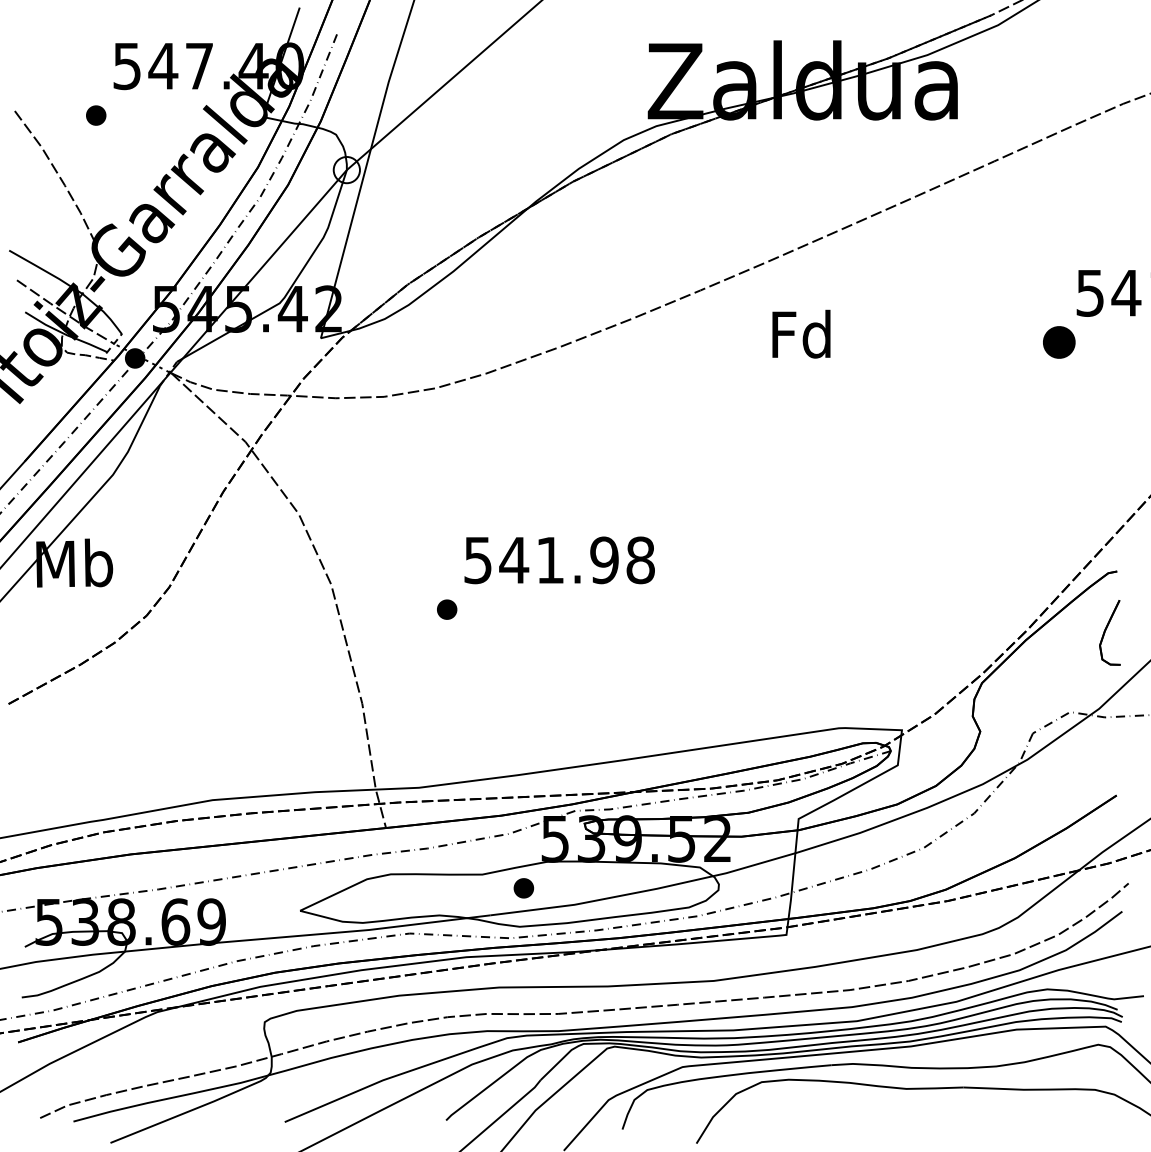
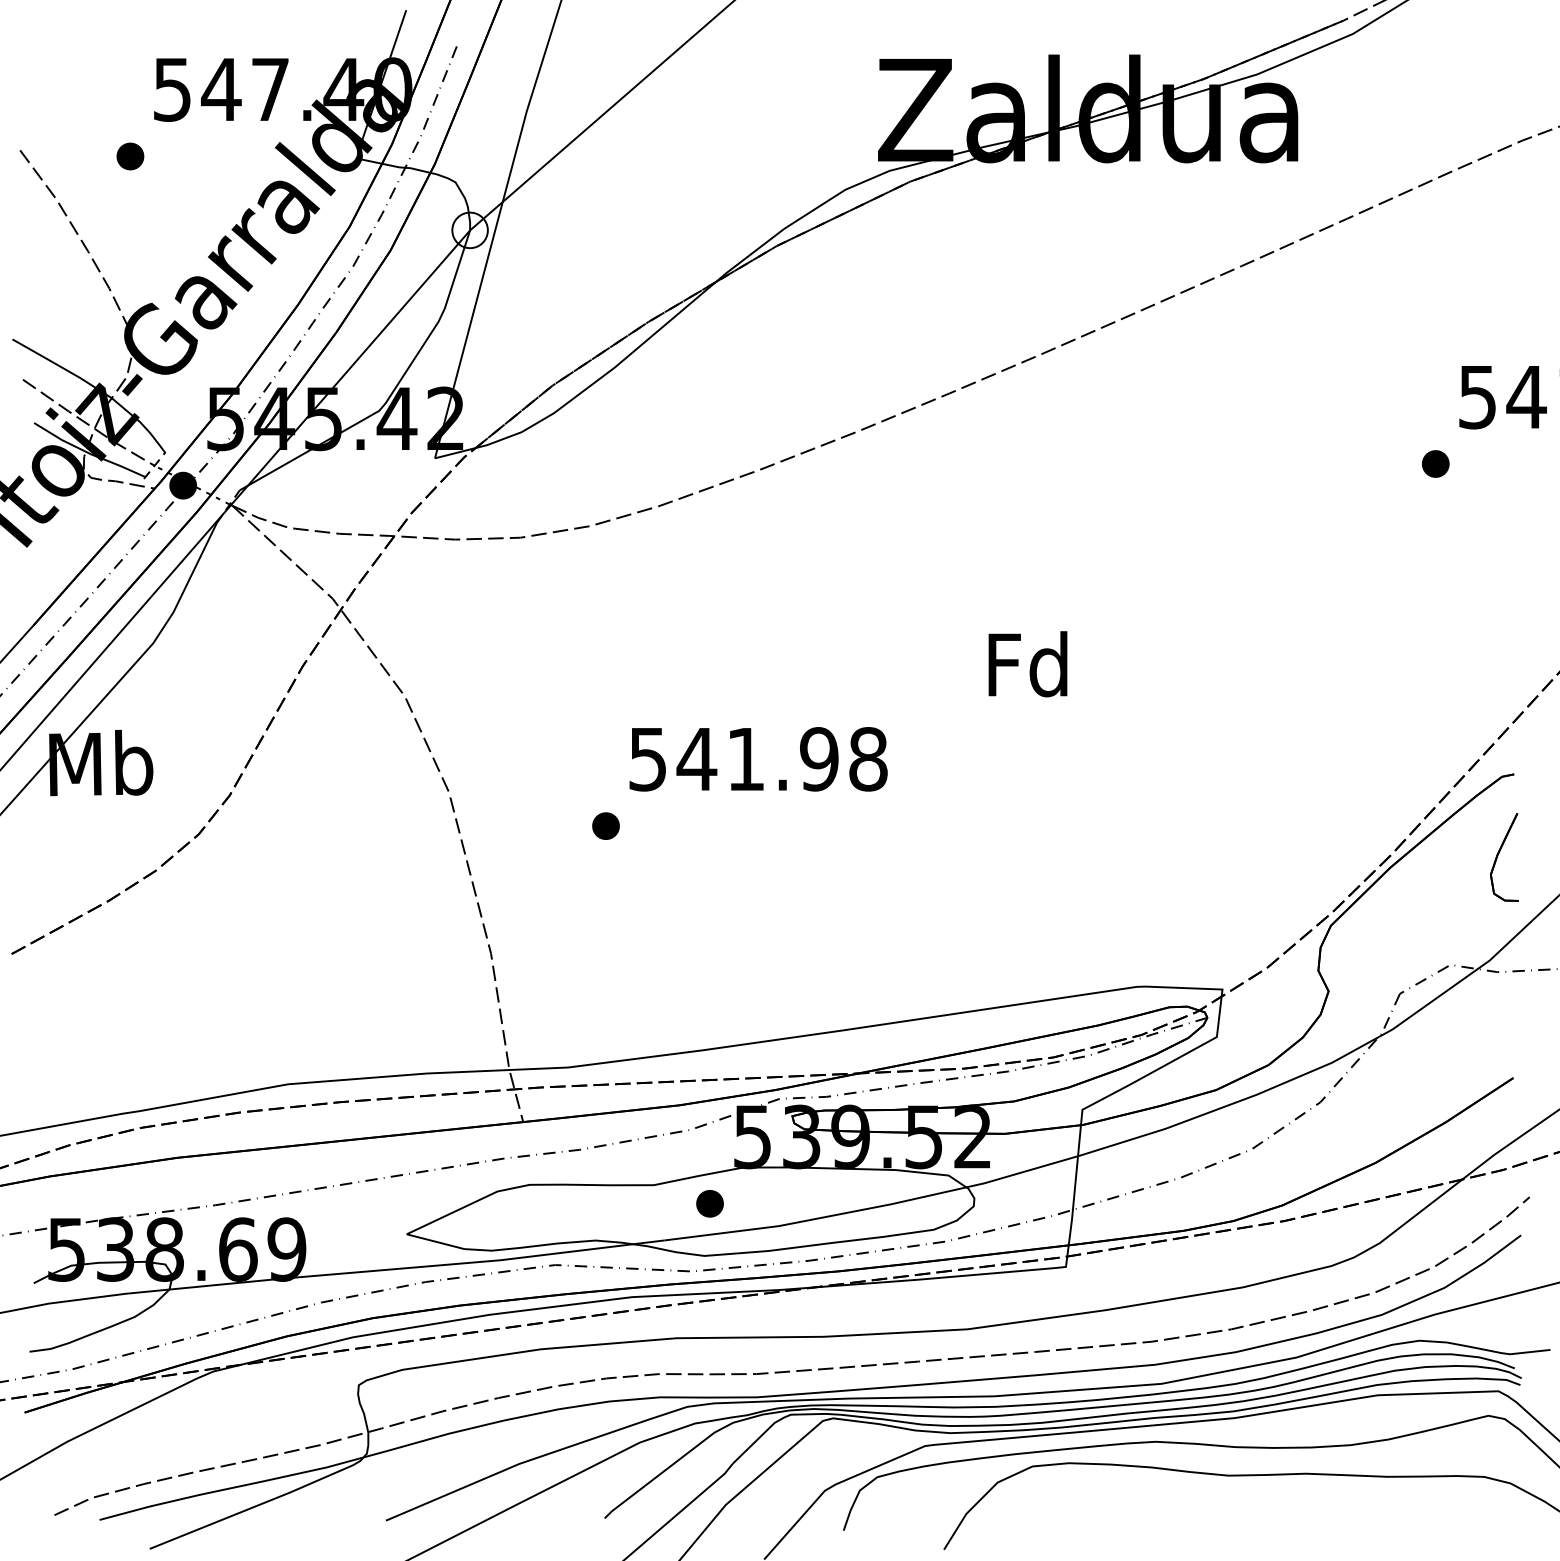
text: (801, 333) -> (1028, 663), moved
part: (1059, 342) -> (1435, 464), size x0.62

